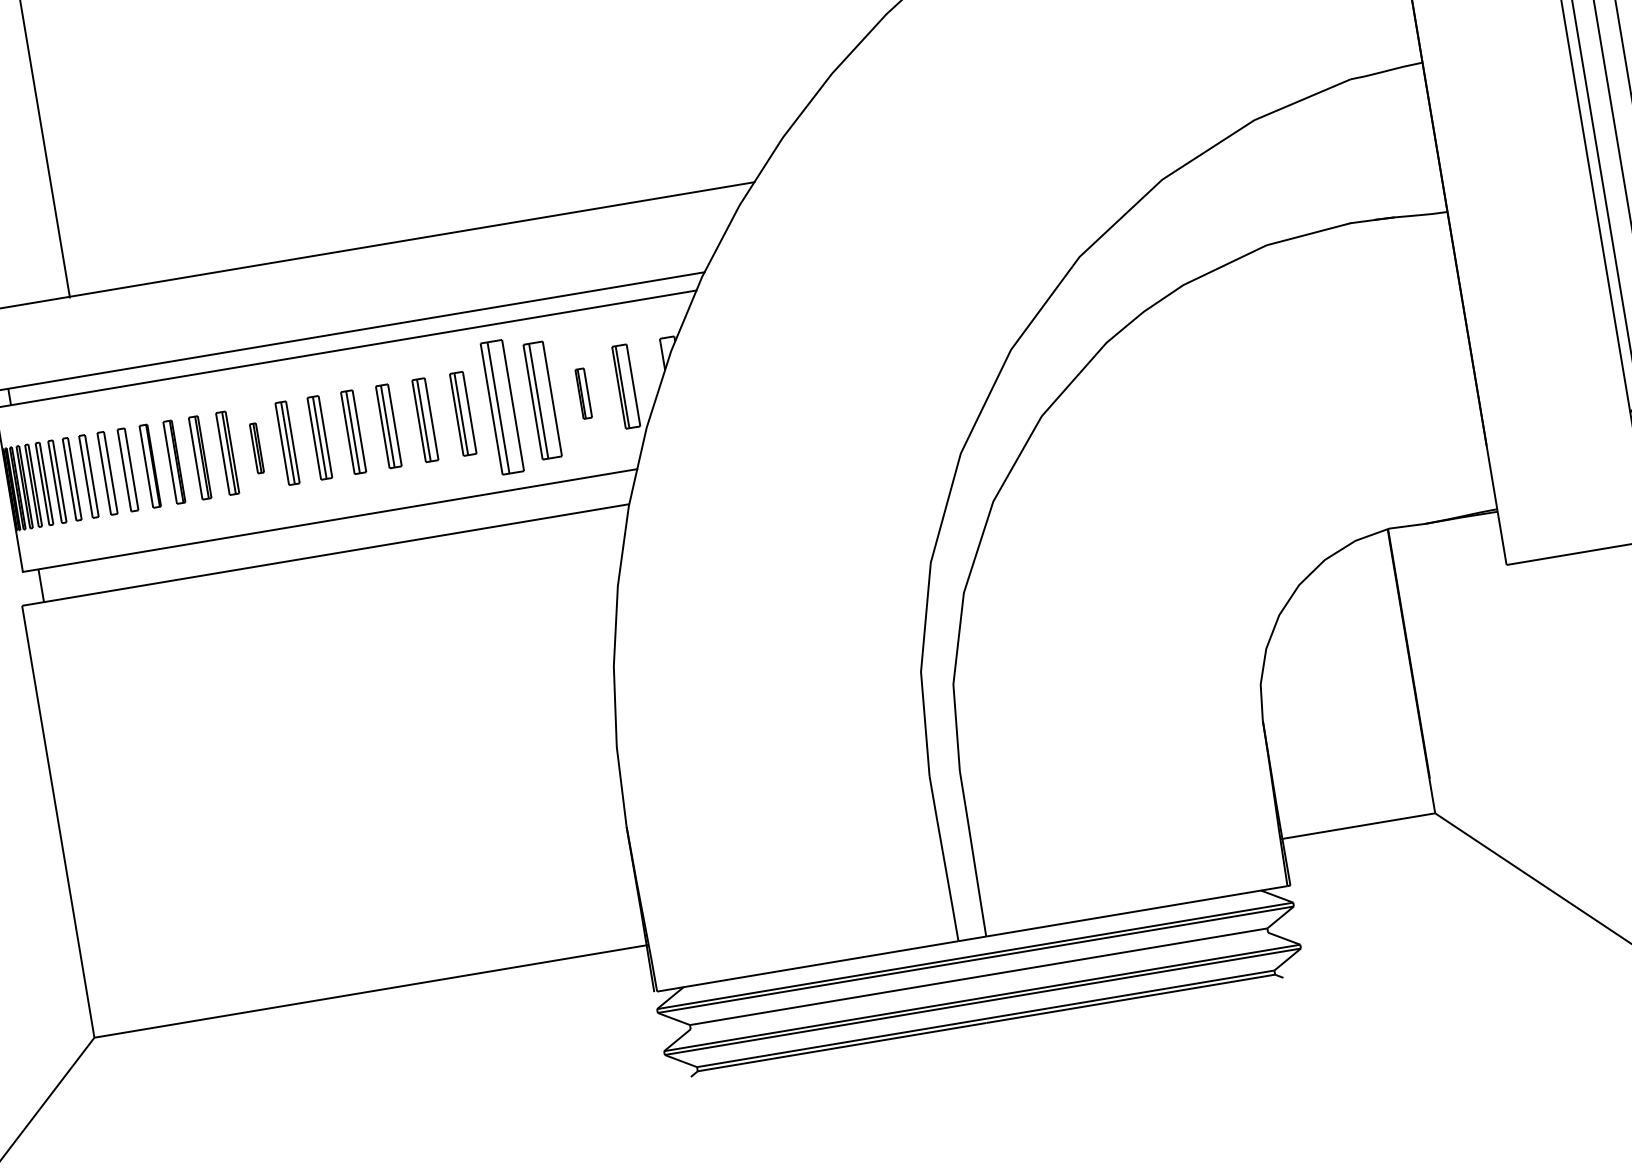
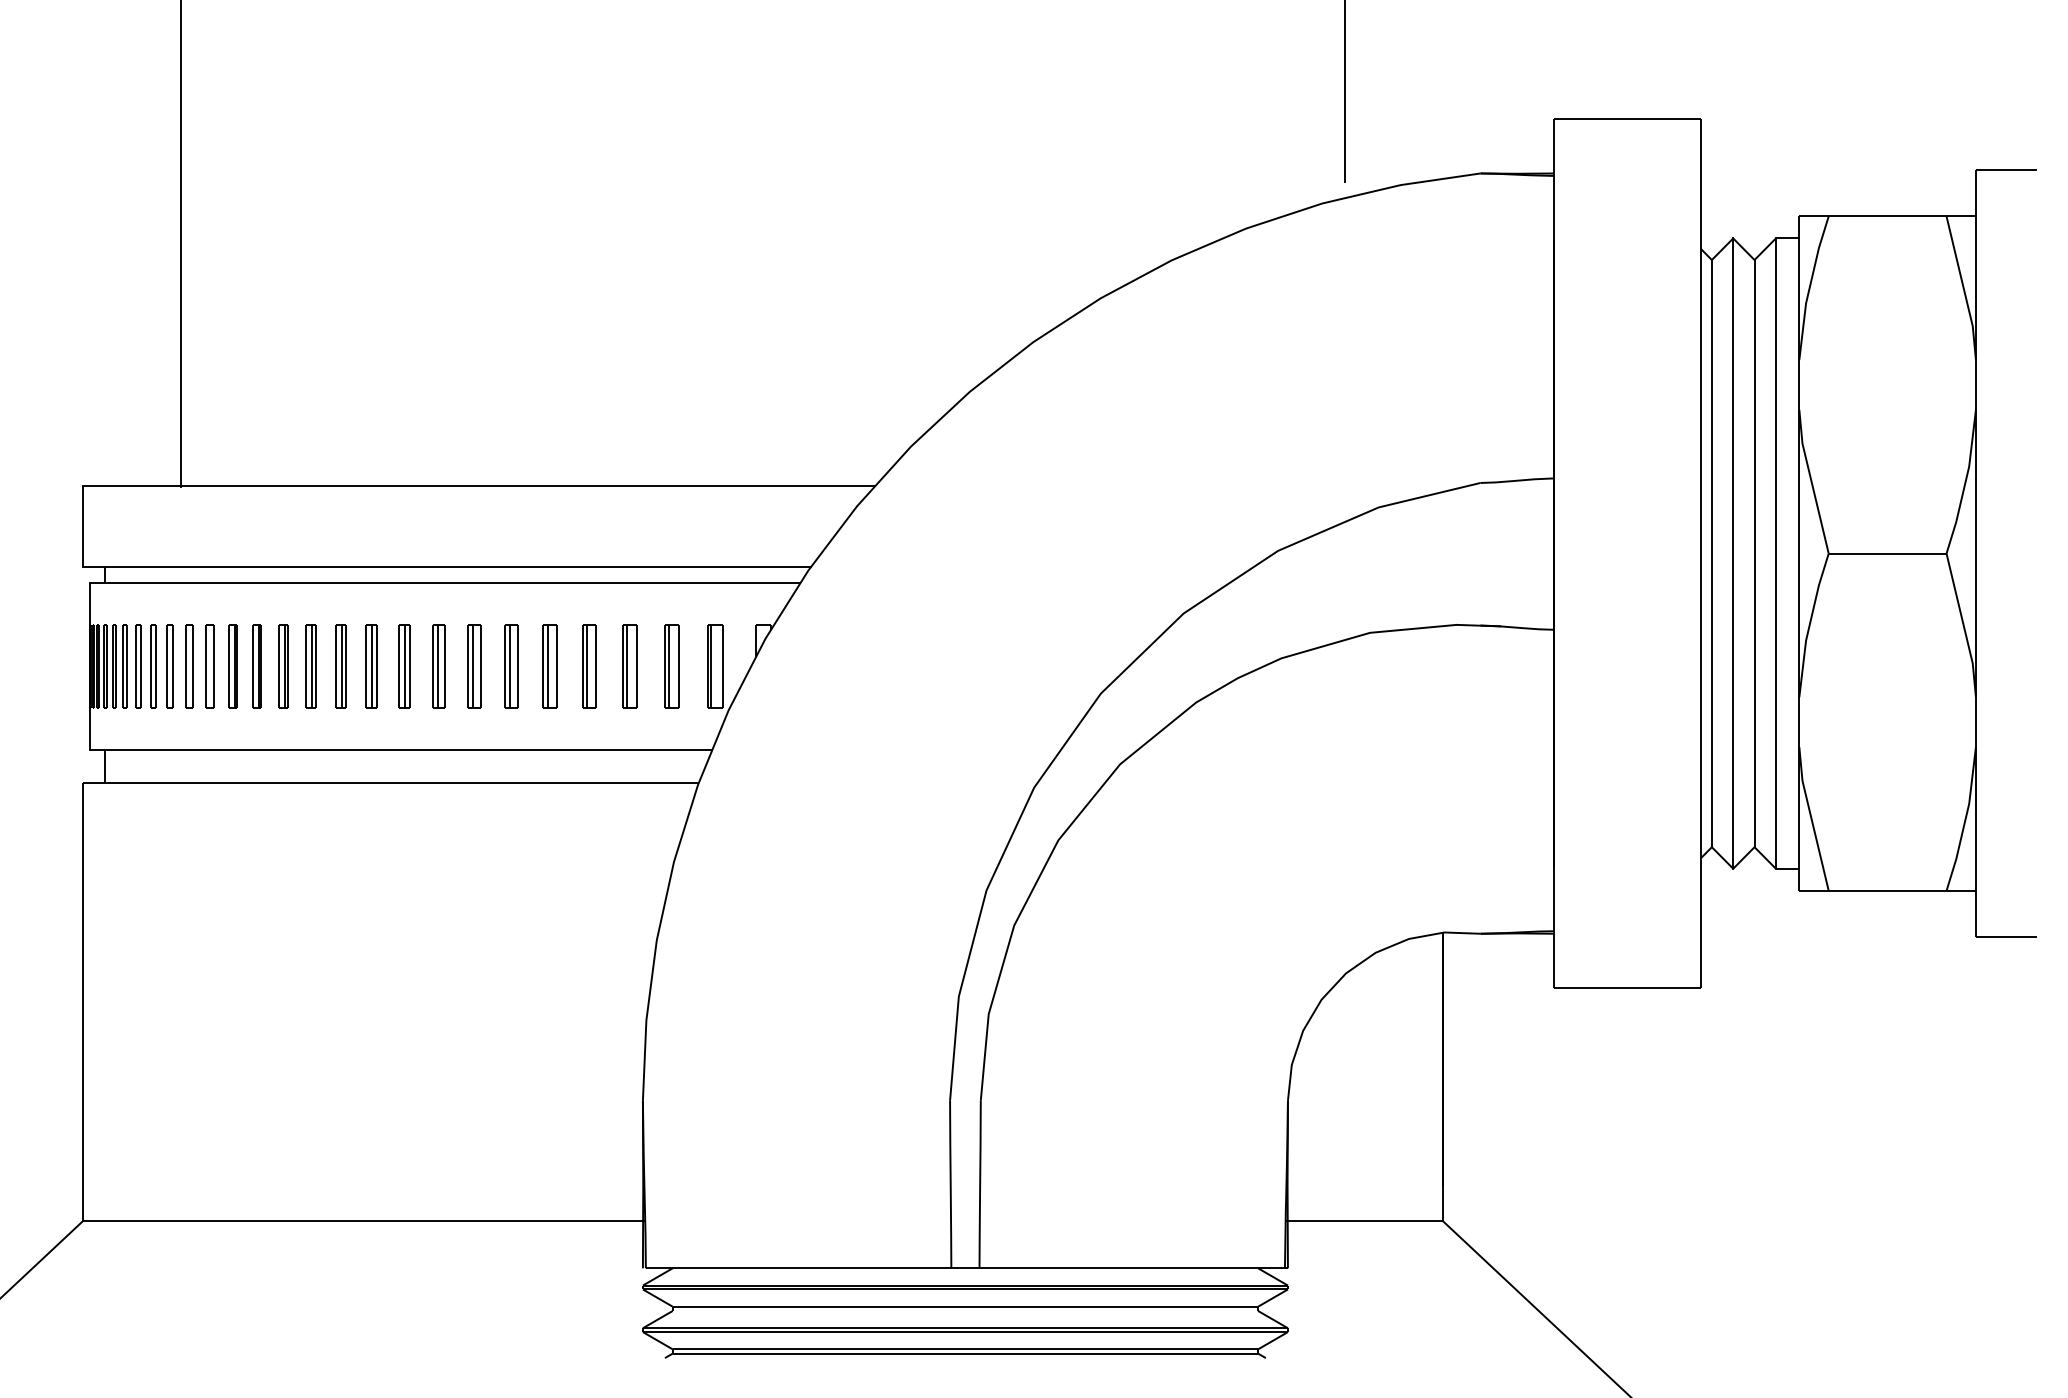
part: (583, 393) -> (671, 666), size x1.67
part: (541, 400) -> (629, 666), size x0.71
part: (502, 407) -> (589, 666), size x0.62
part: (256, 448) -> (340, 666), size x1.67

